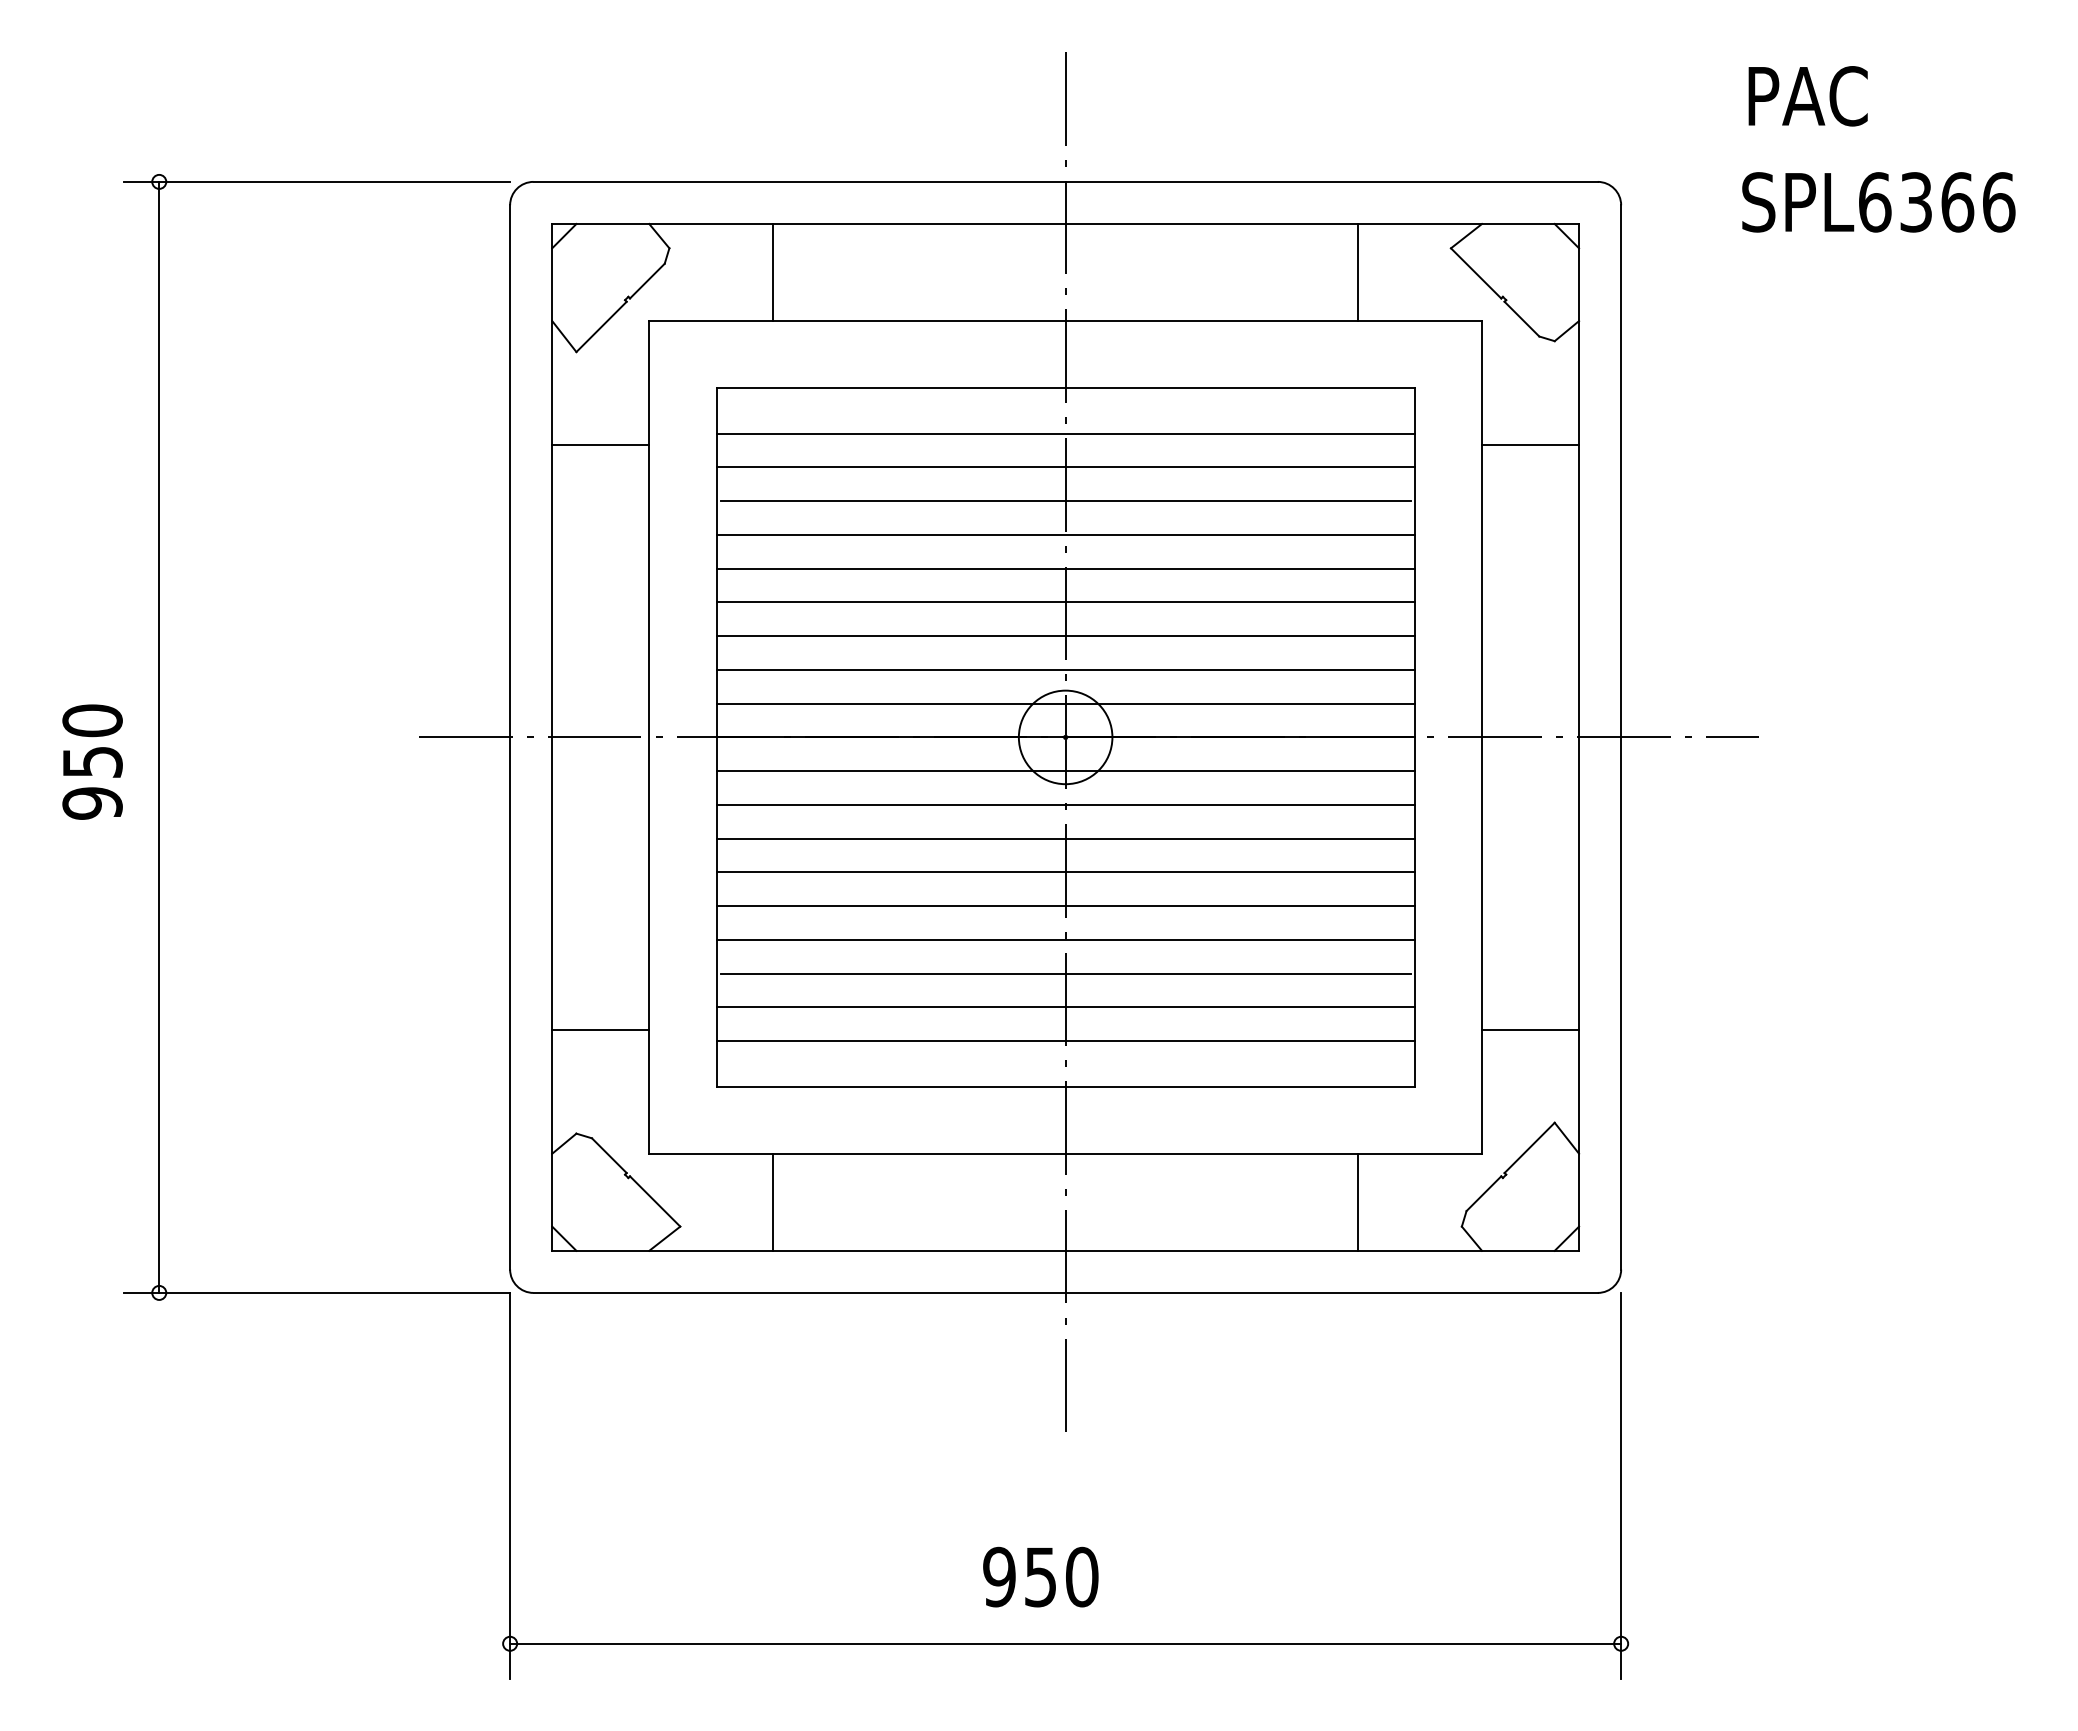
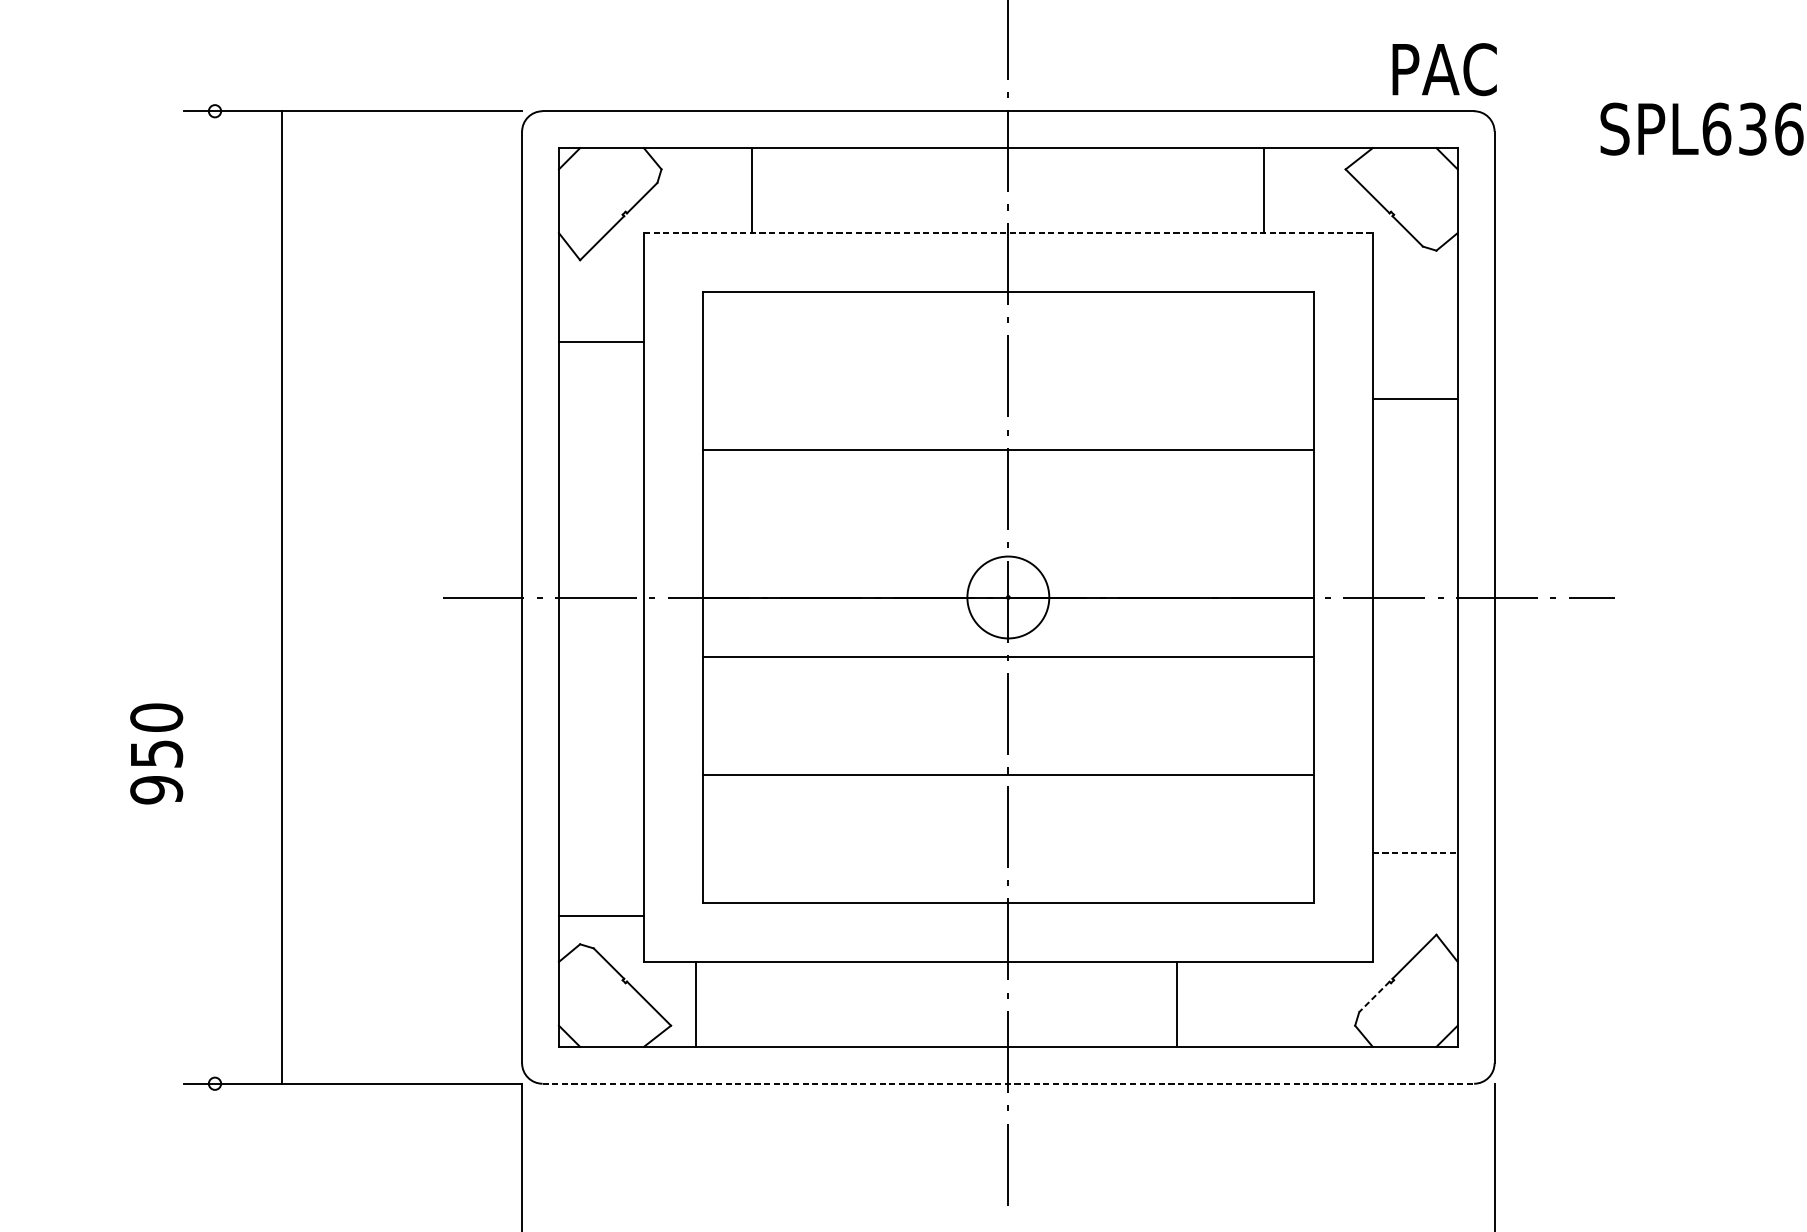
text: (1807, 96) -> (1444, 69), moved
line: (1066, 321) -> (1009, 233), solid -> dashed
line: (1065, 433) -> (1008, 331), removed
line: (1530, 445) -> (1415, 399), moved
line: (1065, 467) -> (1008, 361), removed
line: (1065, 501) -> (1008, 391), removed
line: (1065, 534) -> (1008, 419), removed
line: (1065, 602) -> (1008, 479), removed
line: (1065, 636) -> (1008, 509), removed
line: (1065, 669) -> (1008, 538), removed
line: (1065, 703) -> (1008, 567), removed
line: (159, 736) -> (282, 596), moved
text: (92, 761) -> (156, 753), moved
line: (1065, 771) -> (1008, 627), removed
line: (1065, 838) -> (1008, 685), removed
line: (1065, 872) -> (1008, 715), removed
line: (1065, 906) -> (1008, 745), removed
line: (1065, 973) -> (1008, 804), removed
line: (1065, 1007) -> (1008, 833), removed
line: (600, 1029) -> (601, 915), moved
line: (1530, 1029) -> (1415, 853), solid -> dashed
line: (1065, 1041) -> (1008, 863), removed
line: (1483, 1193) -> (1374, 996), solid -> dashed
line: (773, 1201) -> (696, 1003), moved
line: (1358, 1201) -> (1177, 1003), moved
line: (1066, 1292) -> (1009, 1083), solid -> dashed

